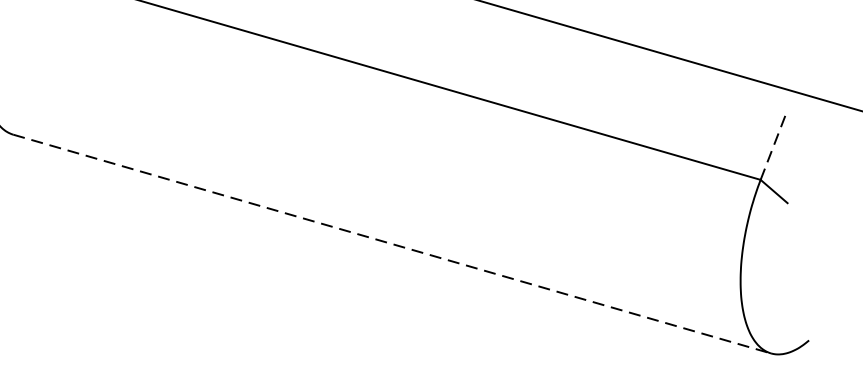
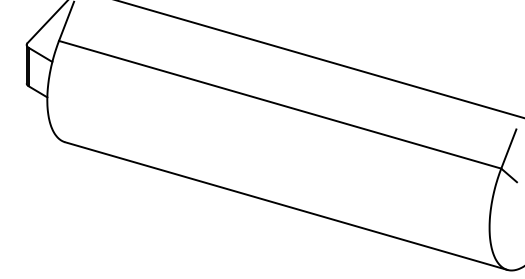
line: (773, 147) -> (508, 149), dashed -> solid
line: (392, 244) -> (286, 206), dashed -> solid

